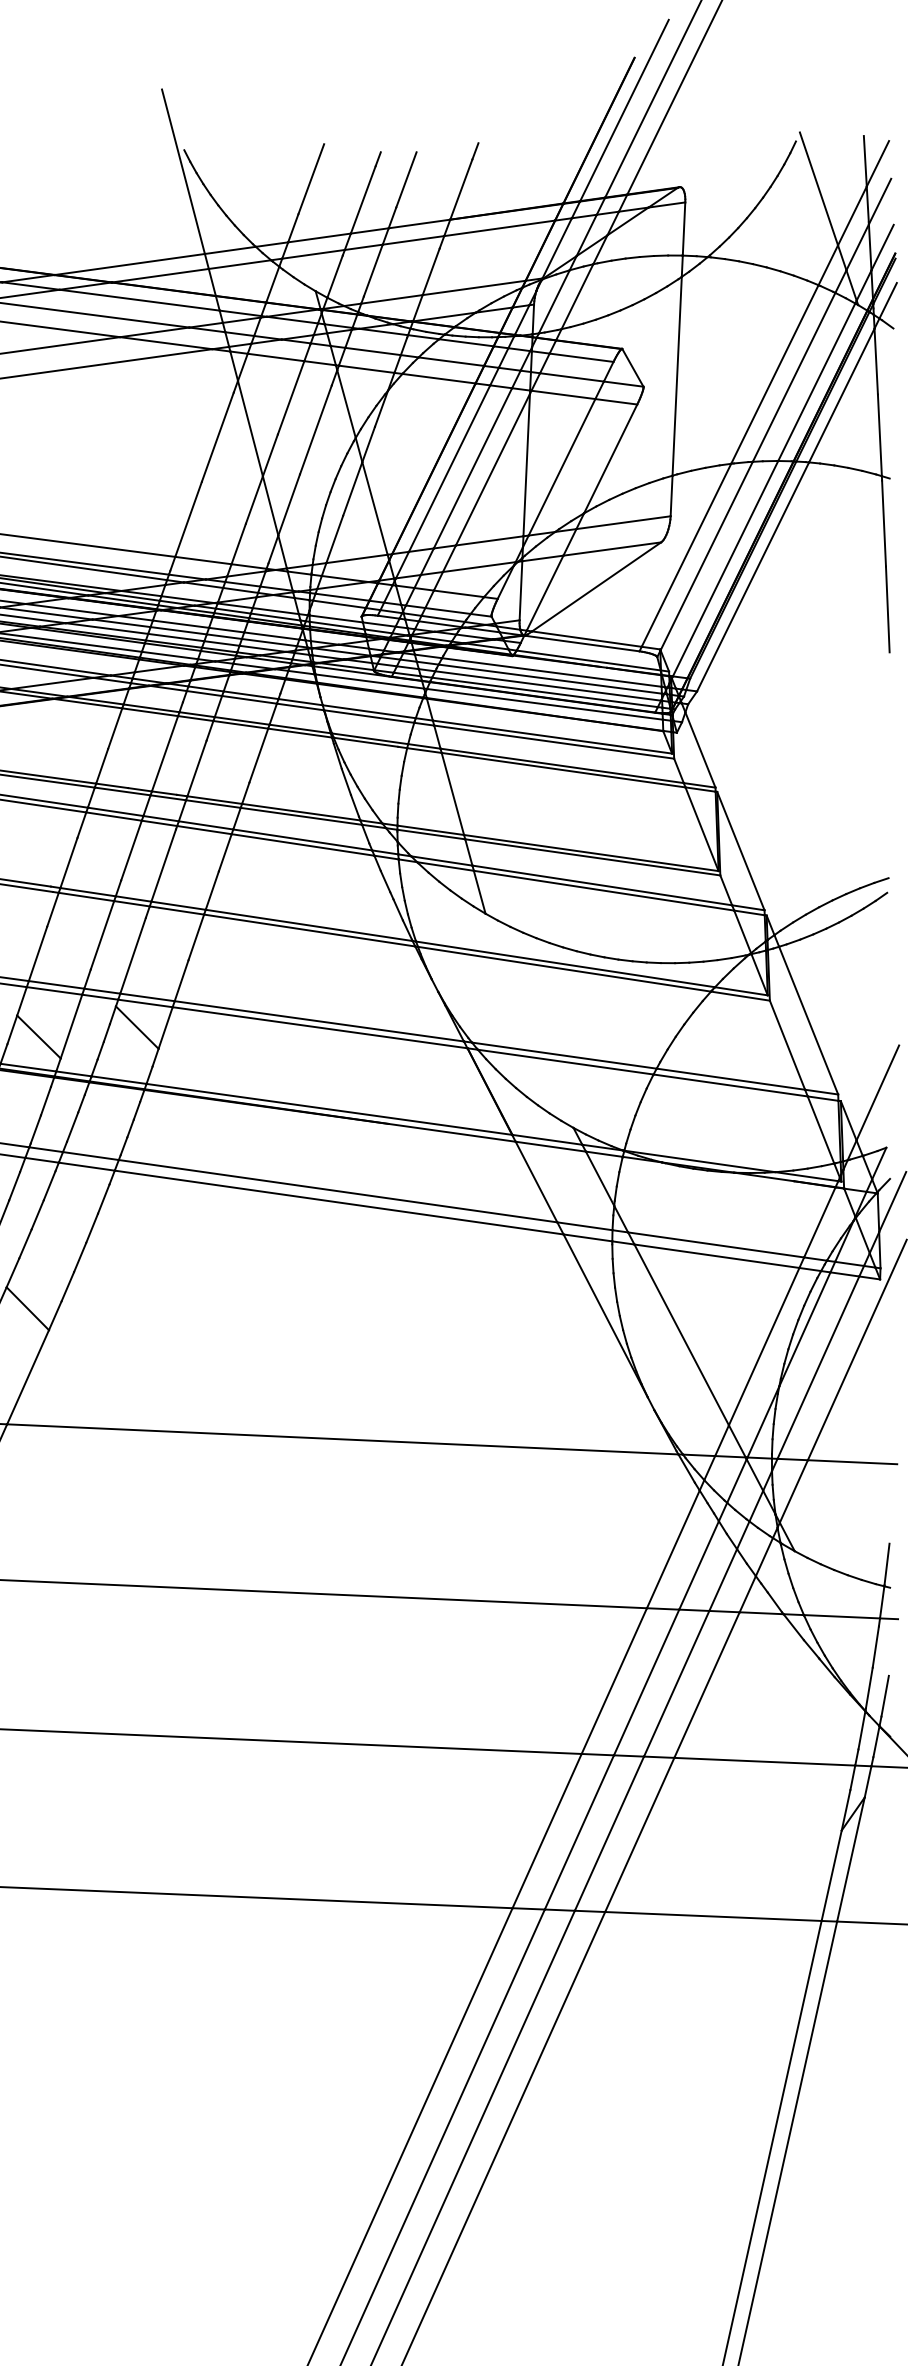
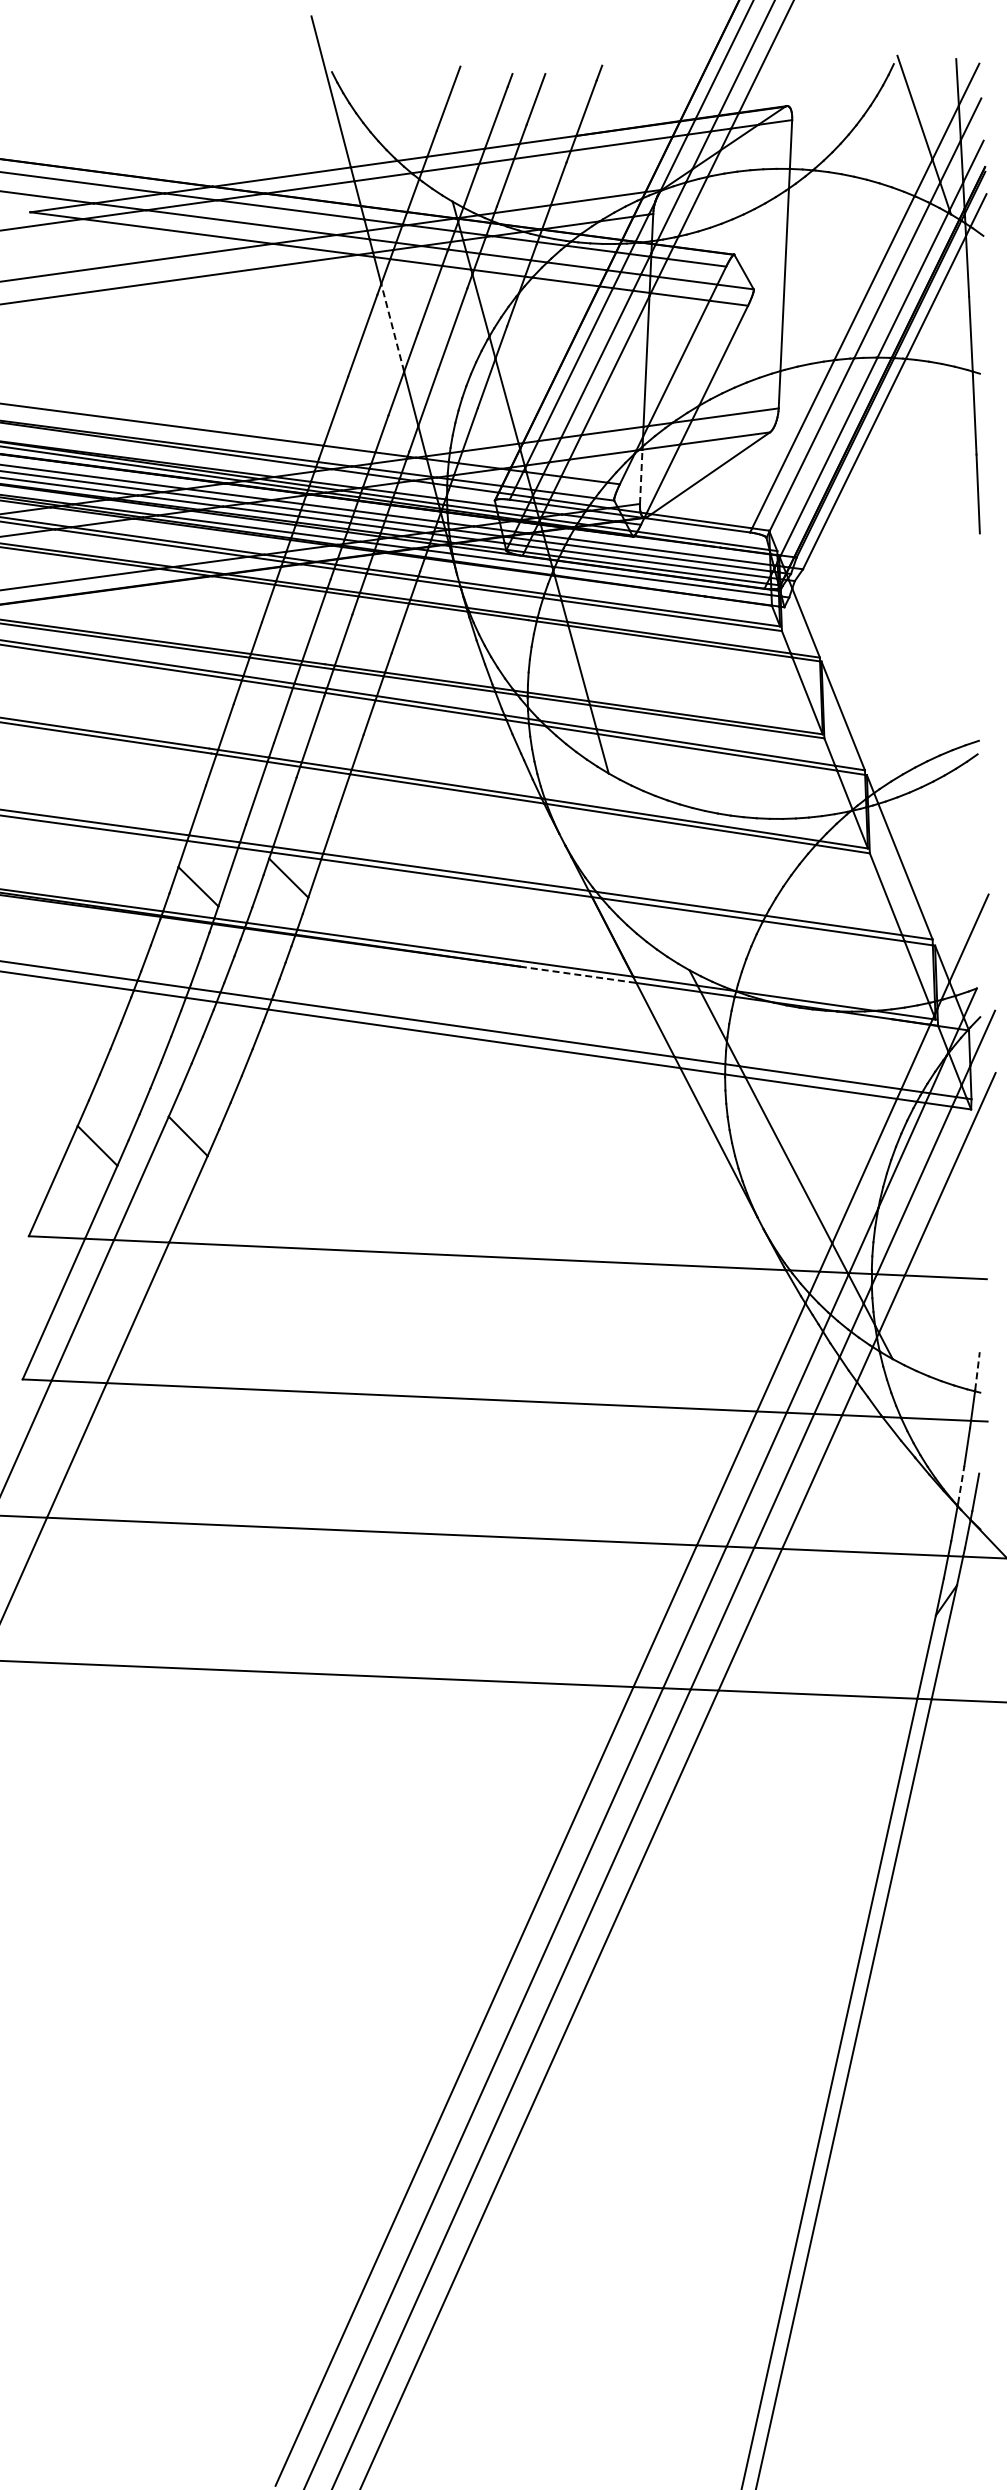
line: (250, 428) -> (392, 327), solid -> dashed
line: (521, 590) -> (641, 476), solid -> dashed
line: (452, 1132) -> (578, 974), solid -> dashed
line: (887, 1563) -> (977, 1370), solid -> dashed
line: (869, 1687) -> (961, 1484), solid -> dashed

